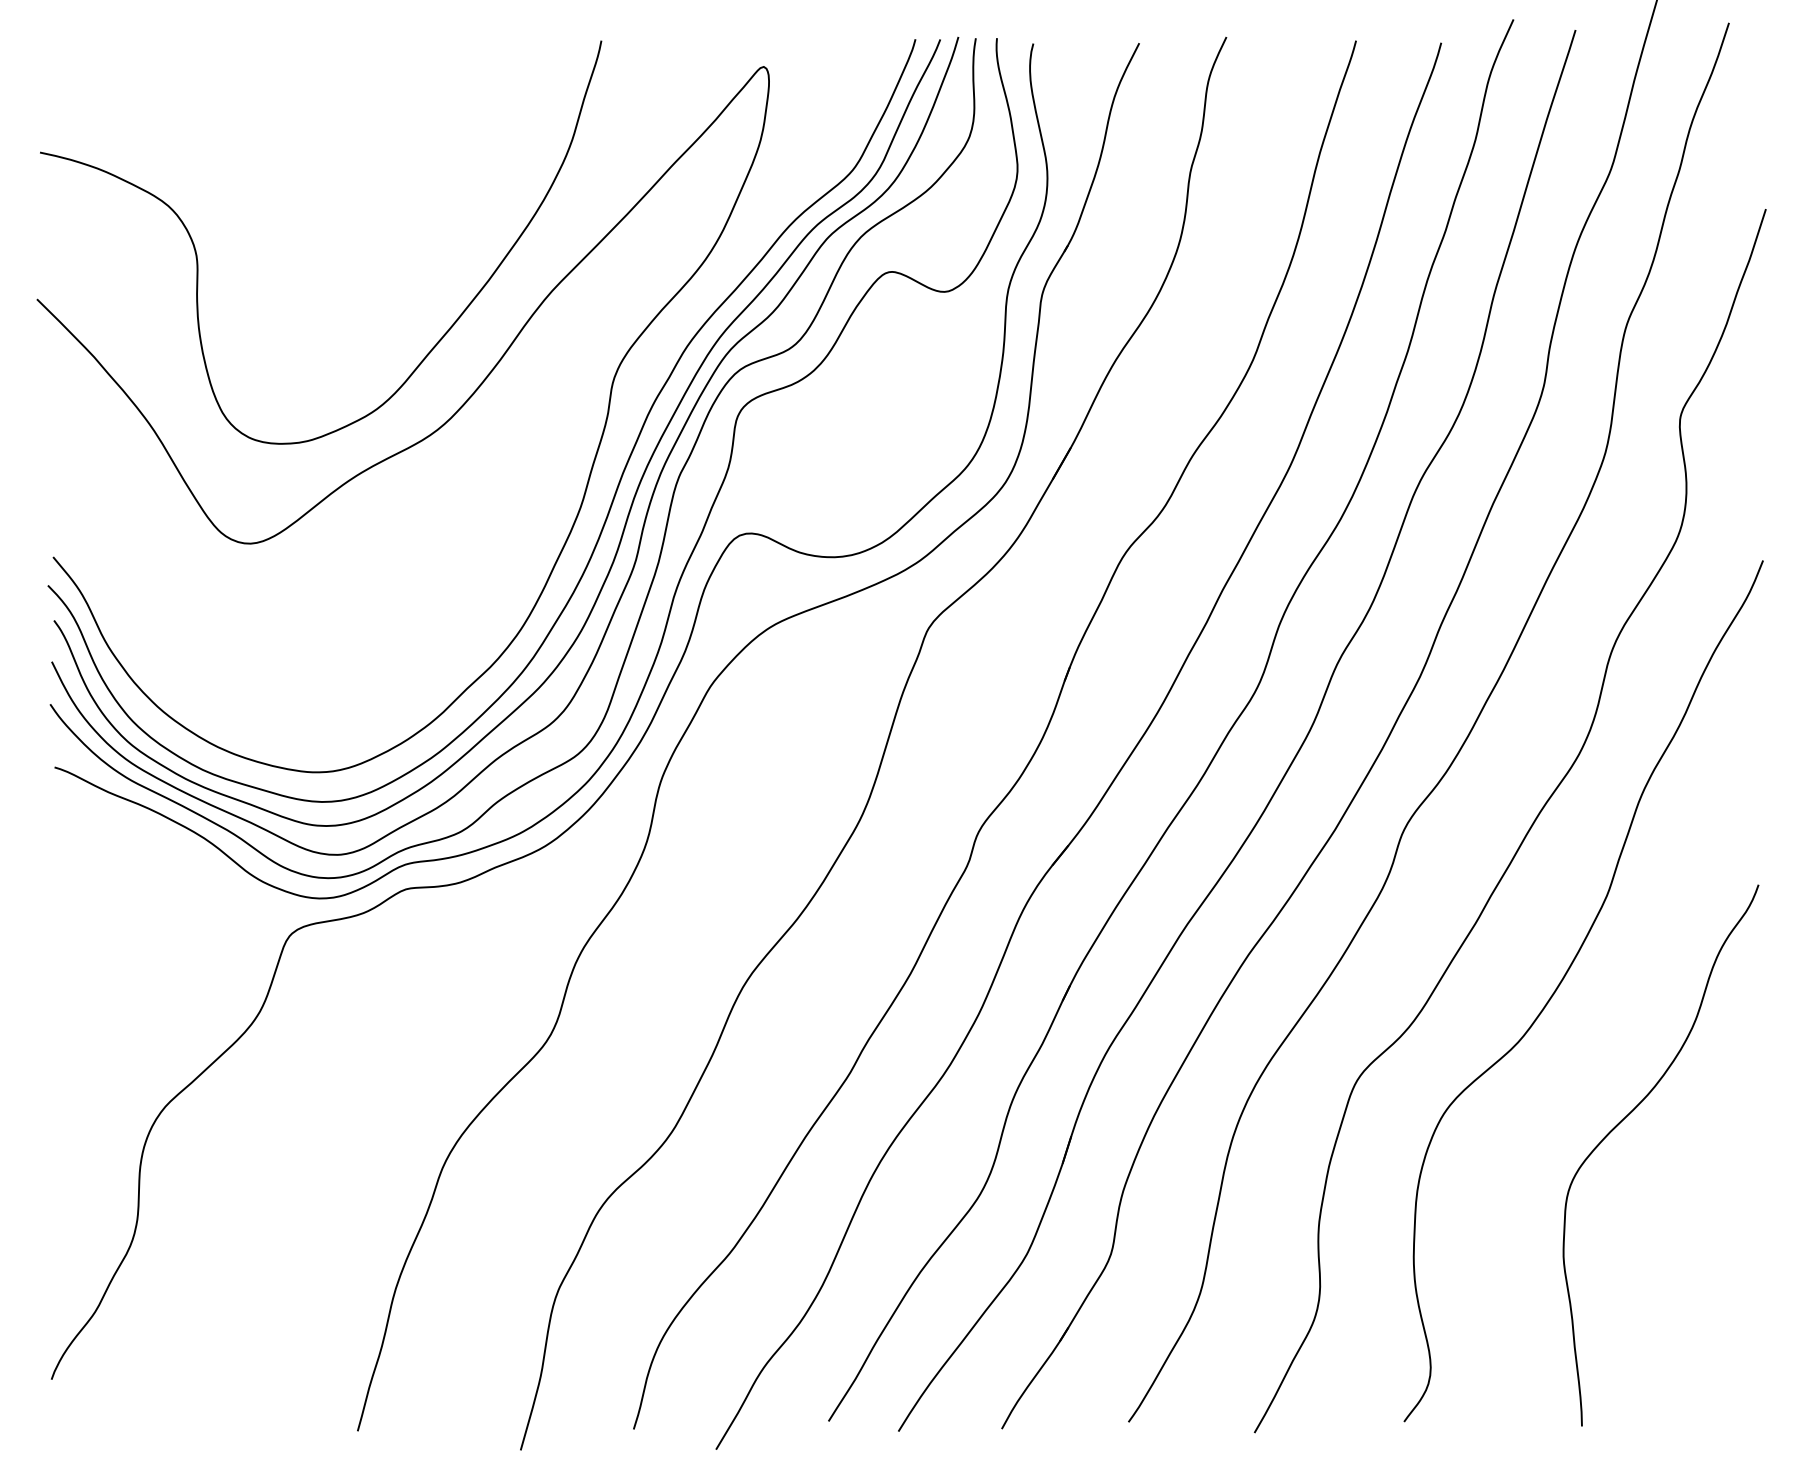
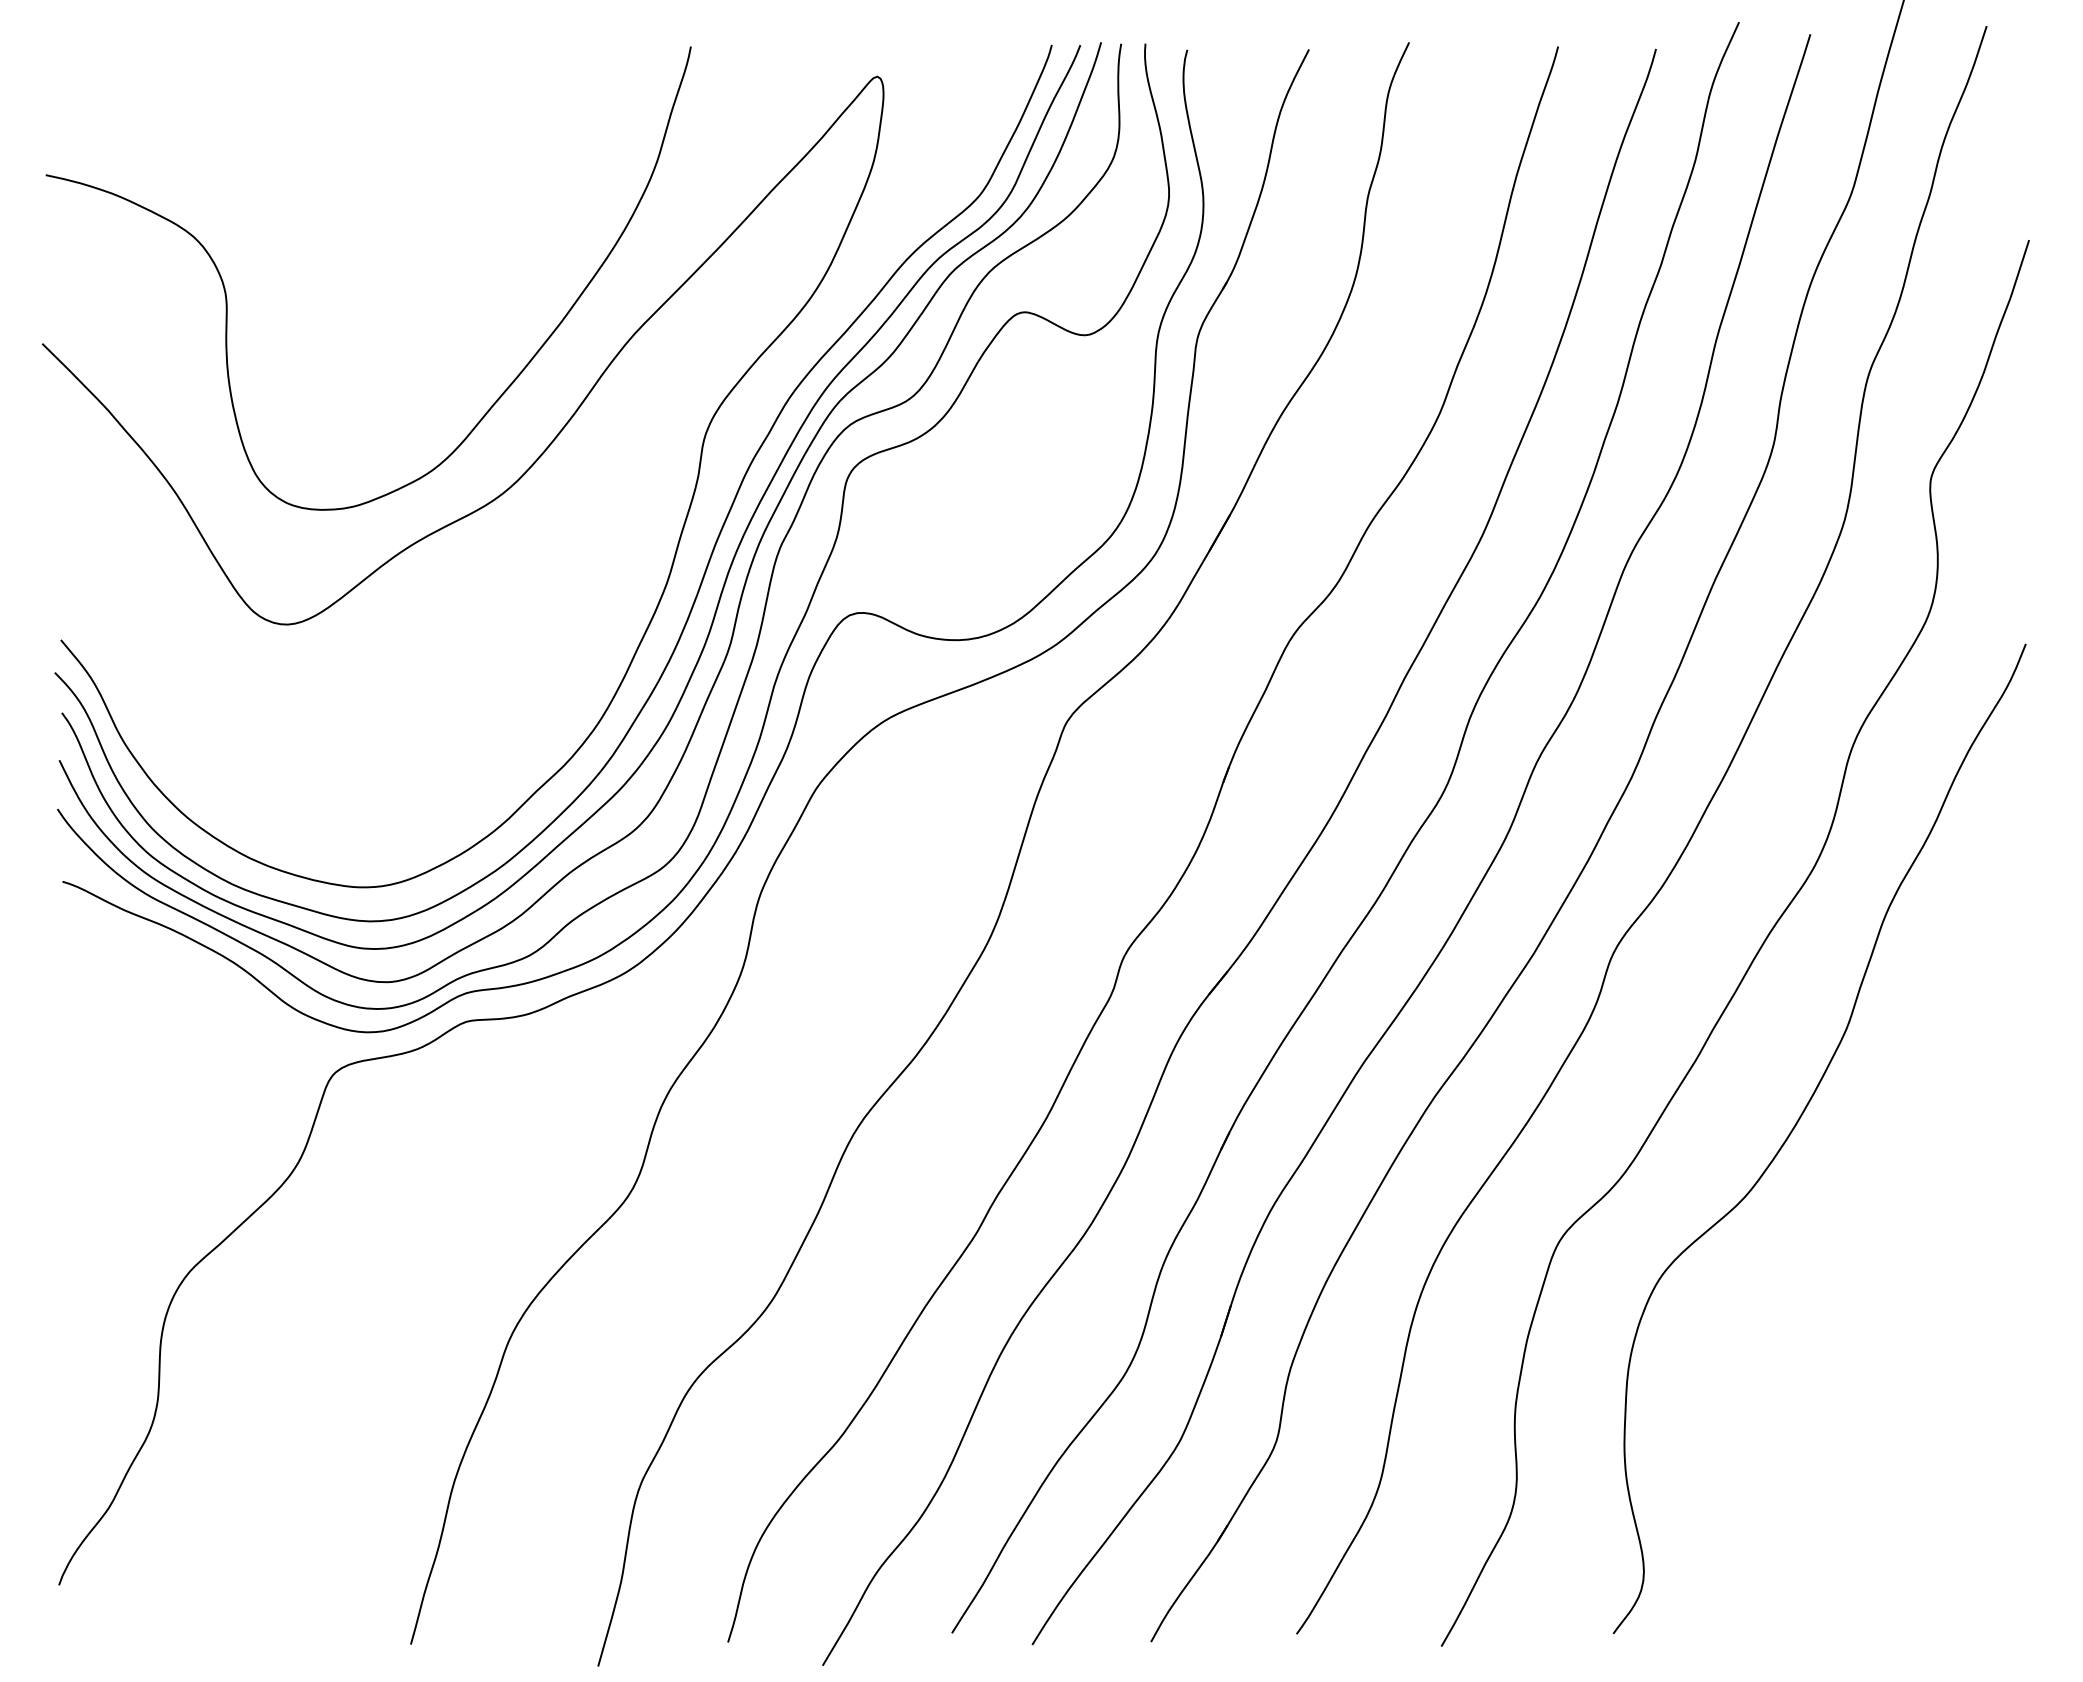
curve: (1625, 1118) -> (1867, 1285), removed

